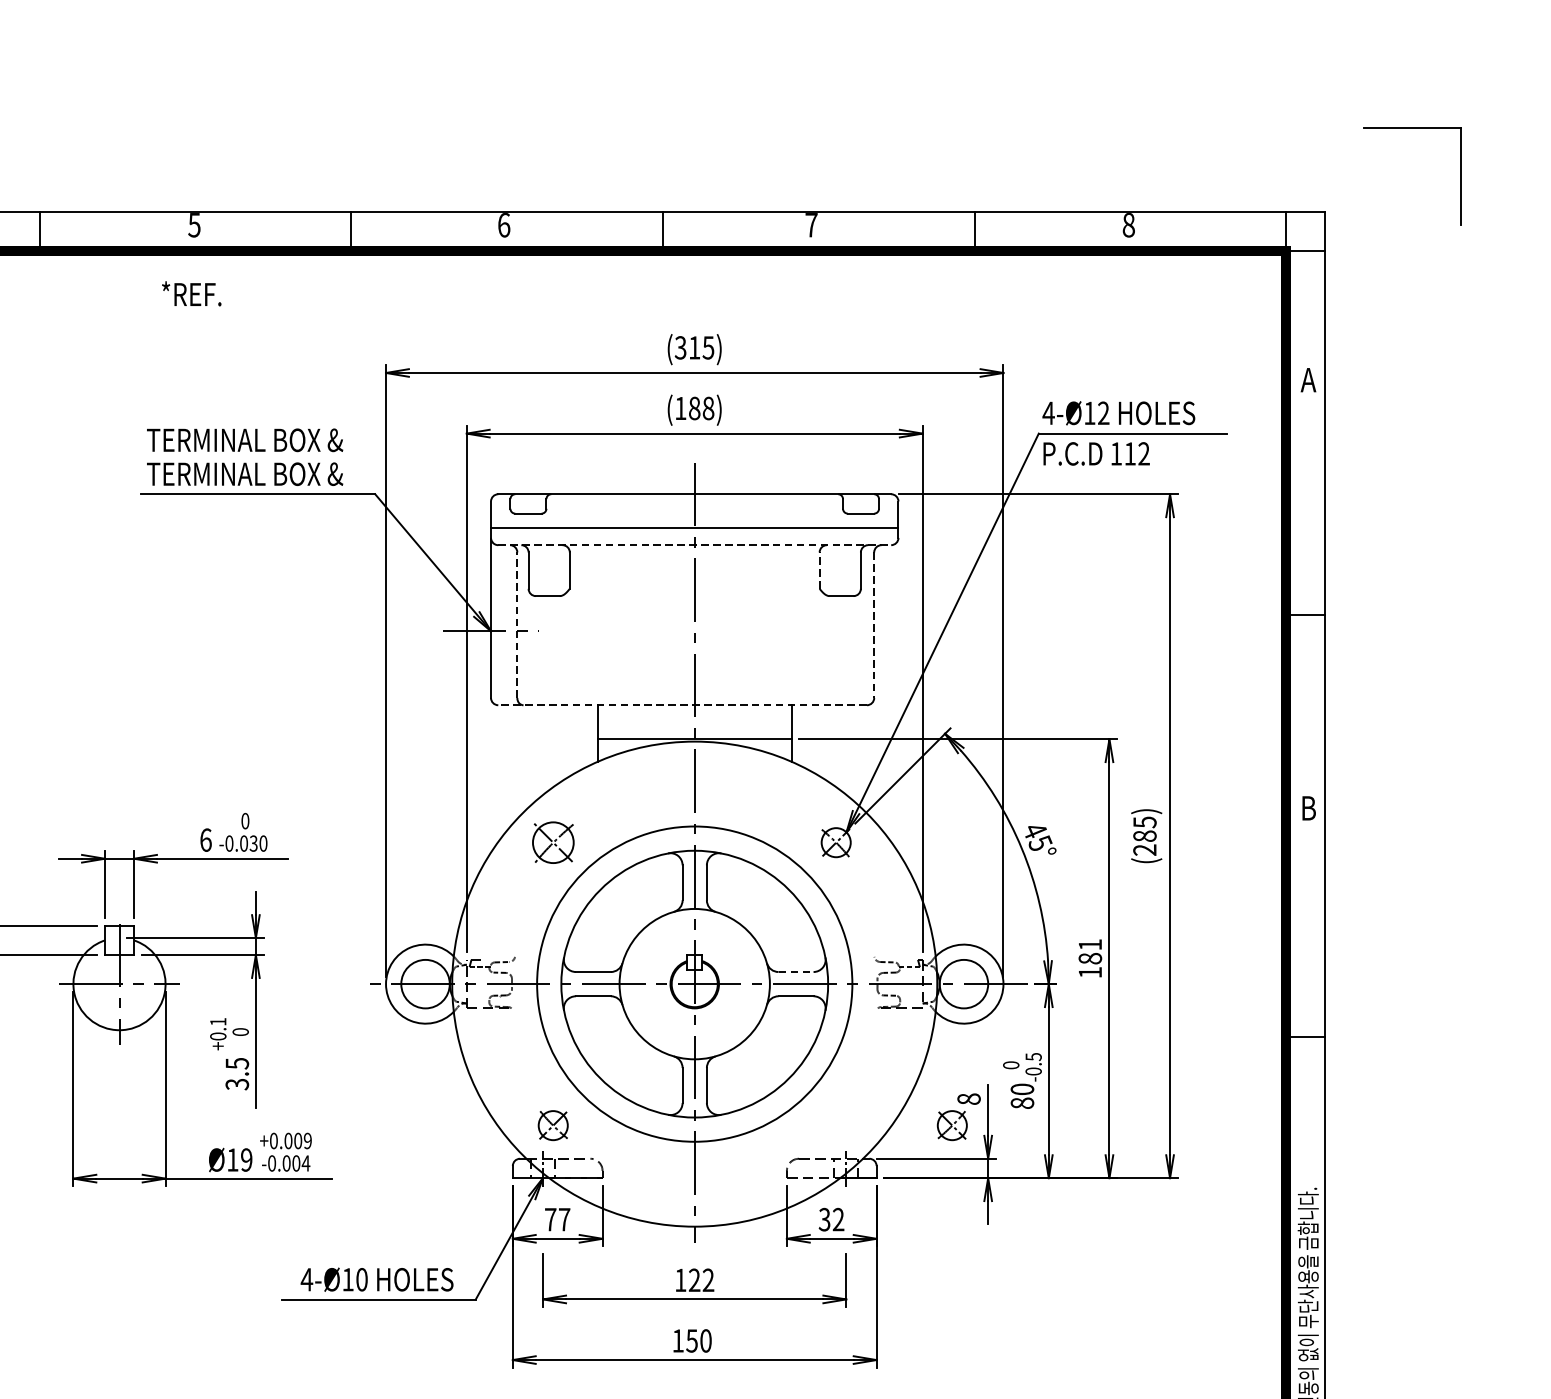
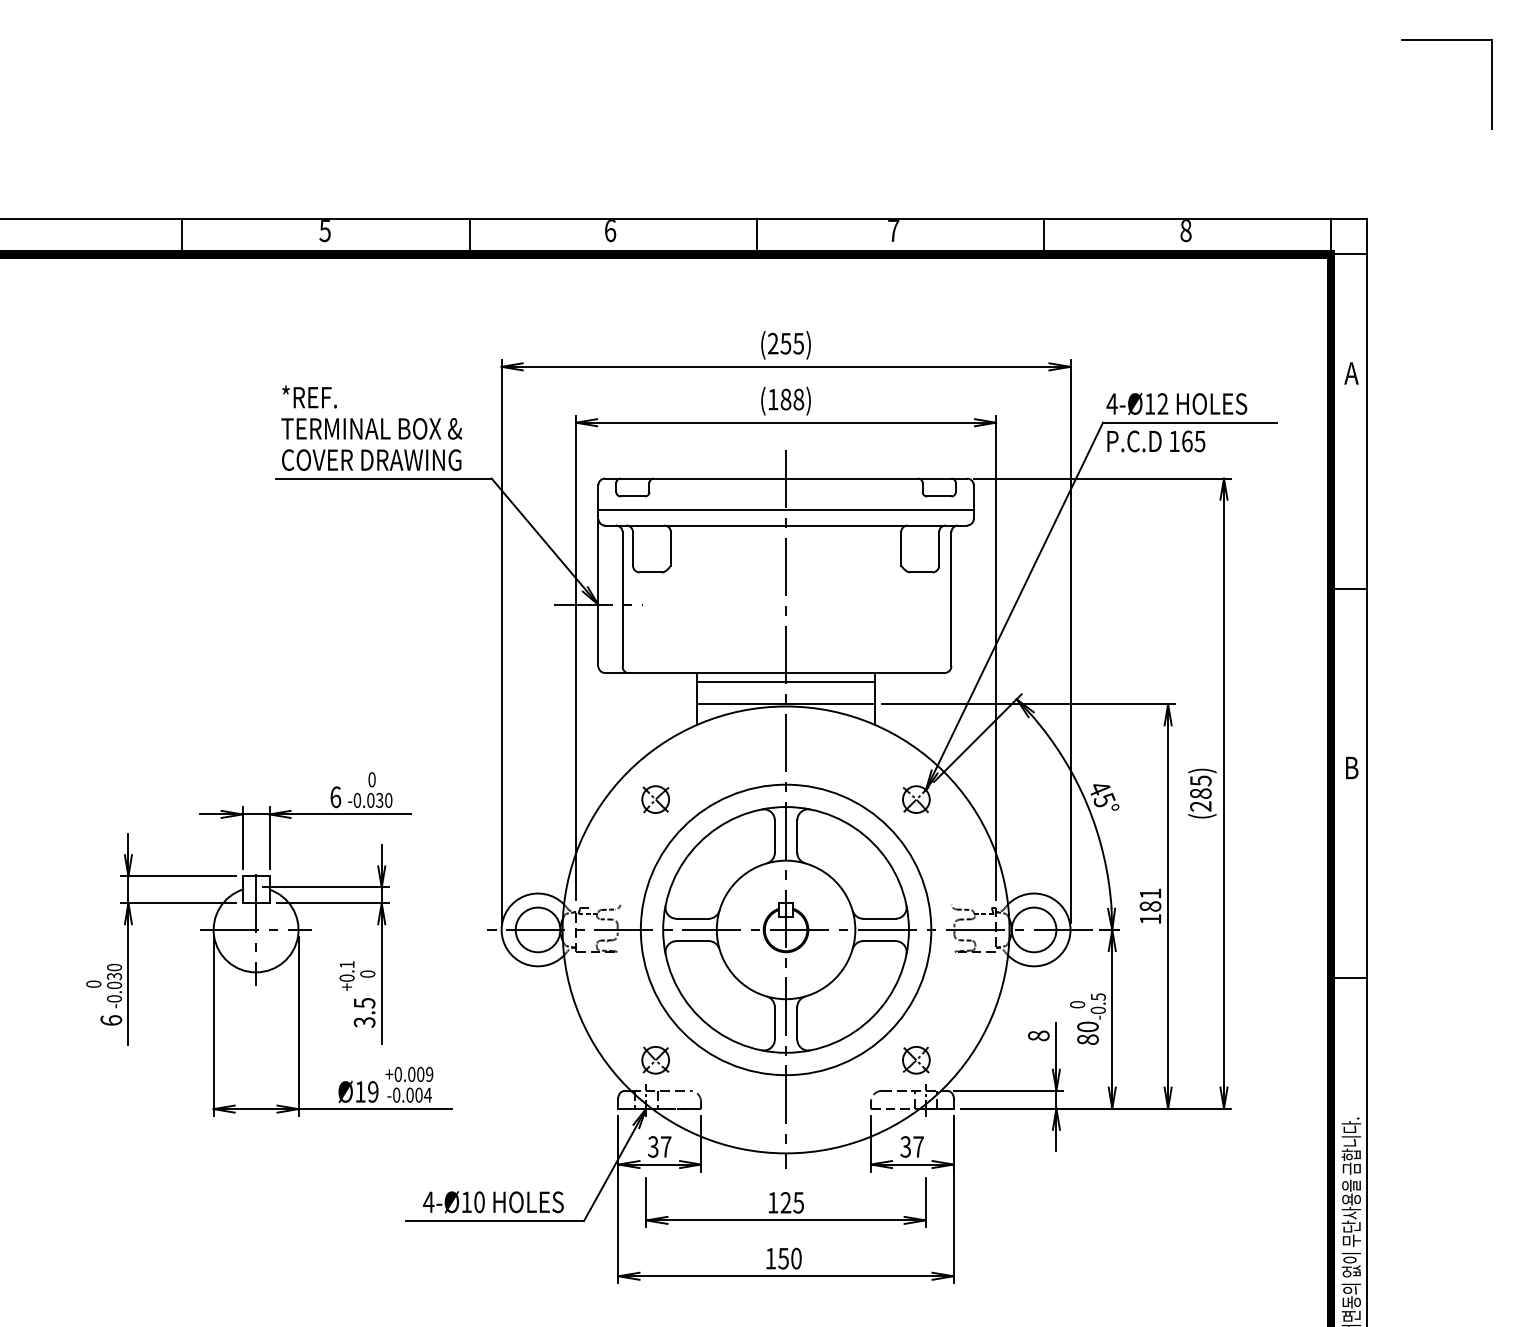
part: (1411, 128) -> (1446, 40), moved
text: (191, 293) -> (309, 396), moved
text: (687, 347) -> (779, 343), (315) -> (255)
text: (1136, 453) -> (1193, 441), 112 -> 165
text: (244, 473) -> (371, 459), TERMINAL BOX & -> COVER DRAWING
line: (695, 545) -> (786, 525), dashed -> solid
line: (820, 570) -> (901, 548), dashed -> solid
line: (517, 624) -> (622, 598), dashed -> solid
line: (874, 625) -> (951, 599), dashed -> solid
line: (682, 704) -> (774, 672), dashed -> solid
line: (694, 714) -> (785, 681), added
part: (553, 842) -> (655, 799), size x0.71
line: (796, 971) -> (879, 918), dashed -> solid
part: (952, 1125) -> (916, 1060), moved
text: (550, 1219) -> (653, 1146), 77 -> 37
text: (838, 1219) -> (918, 1146), 32 -> 37
text: (708, 1279) -> (798, 1202), 122 -> 125

